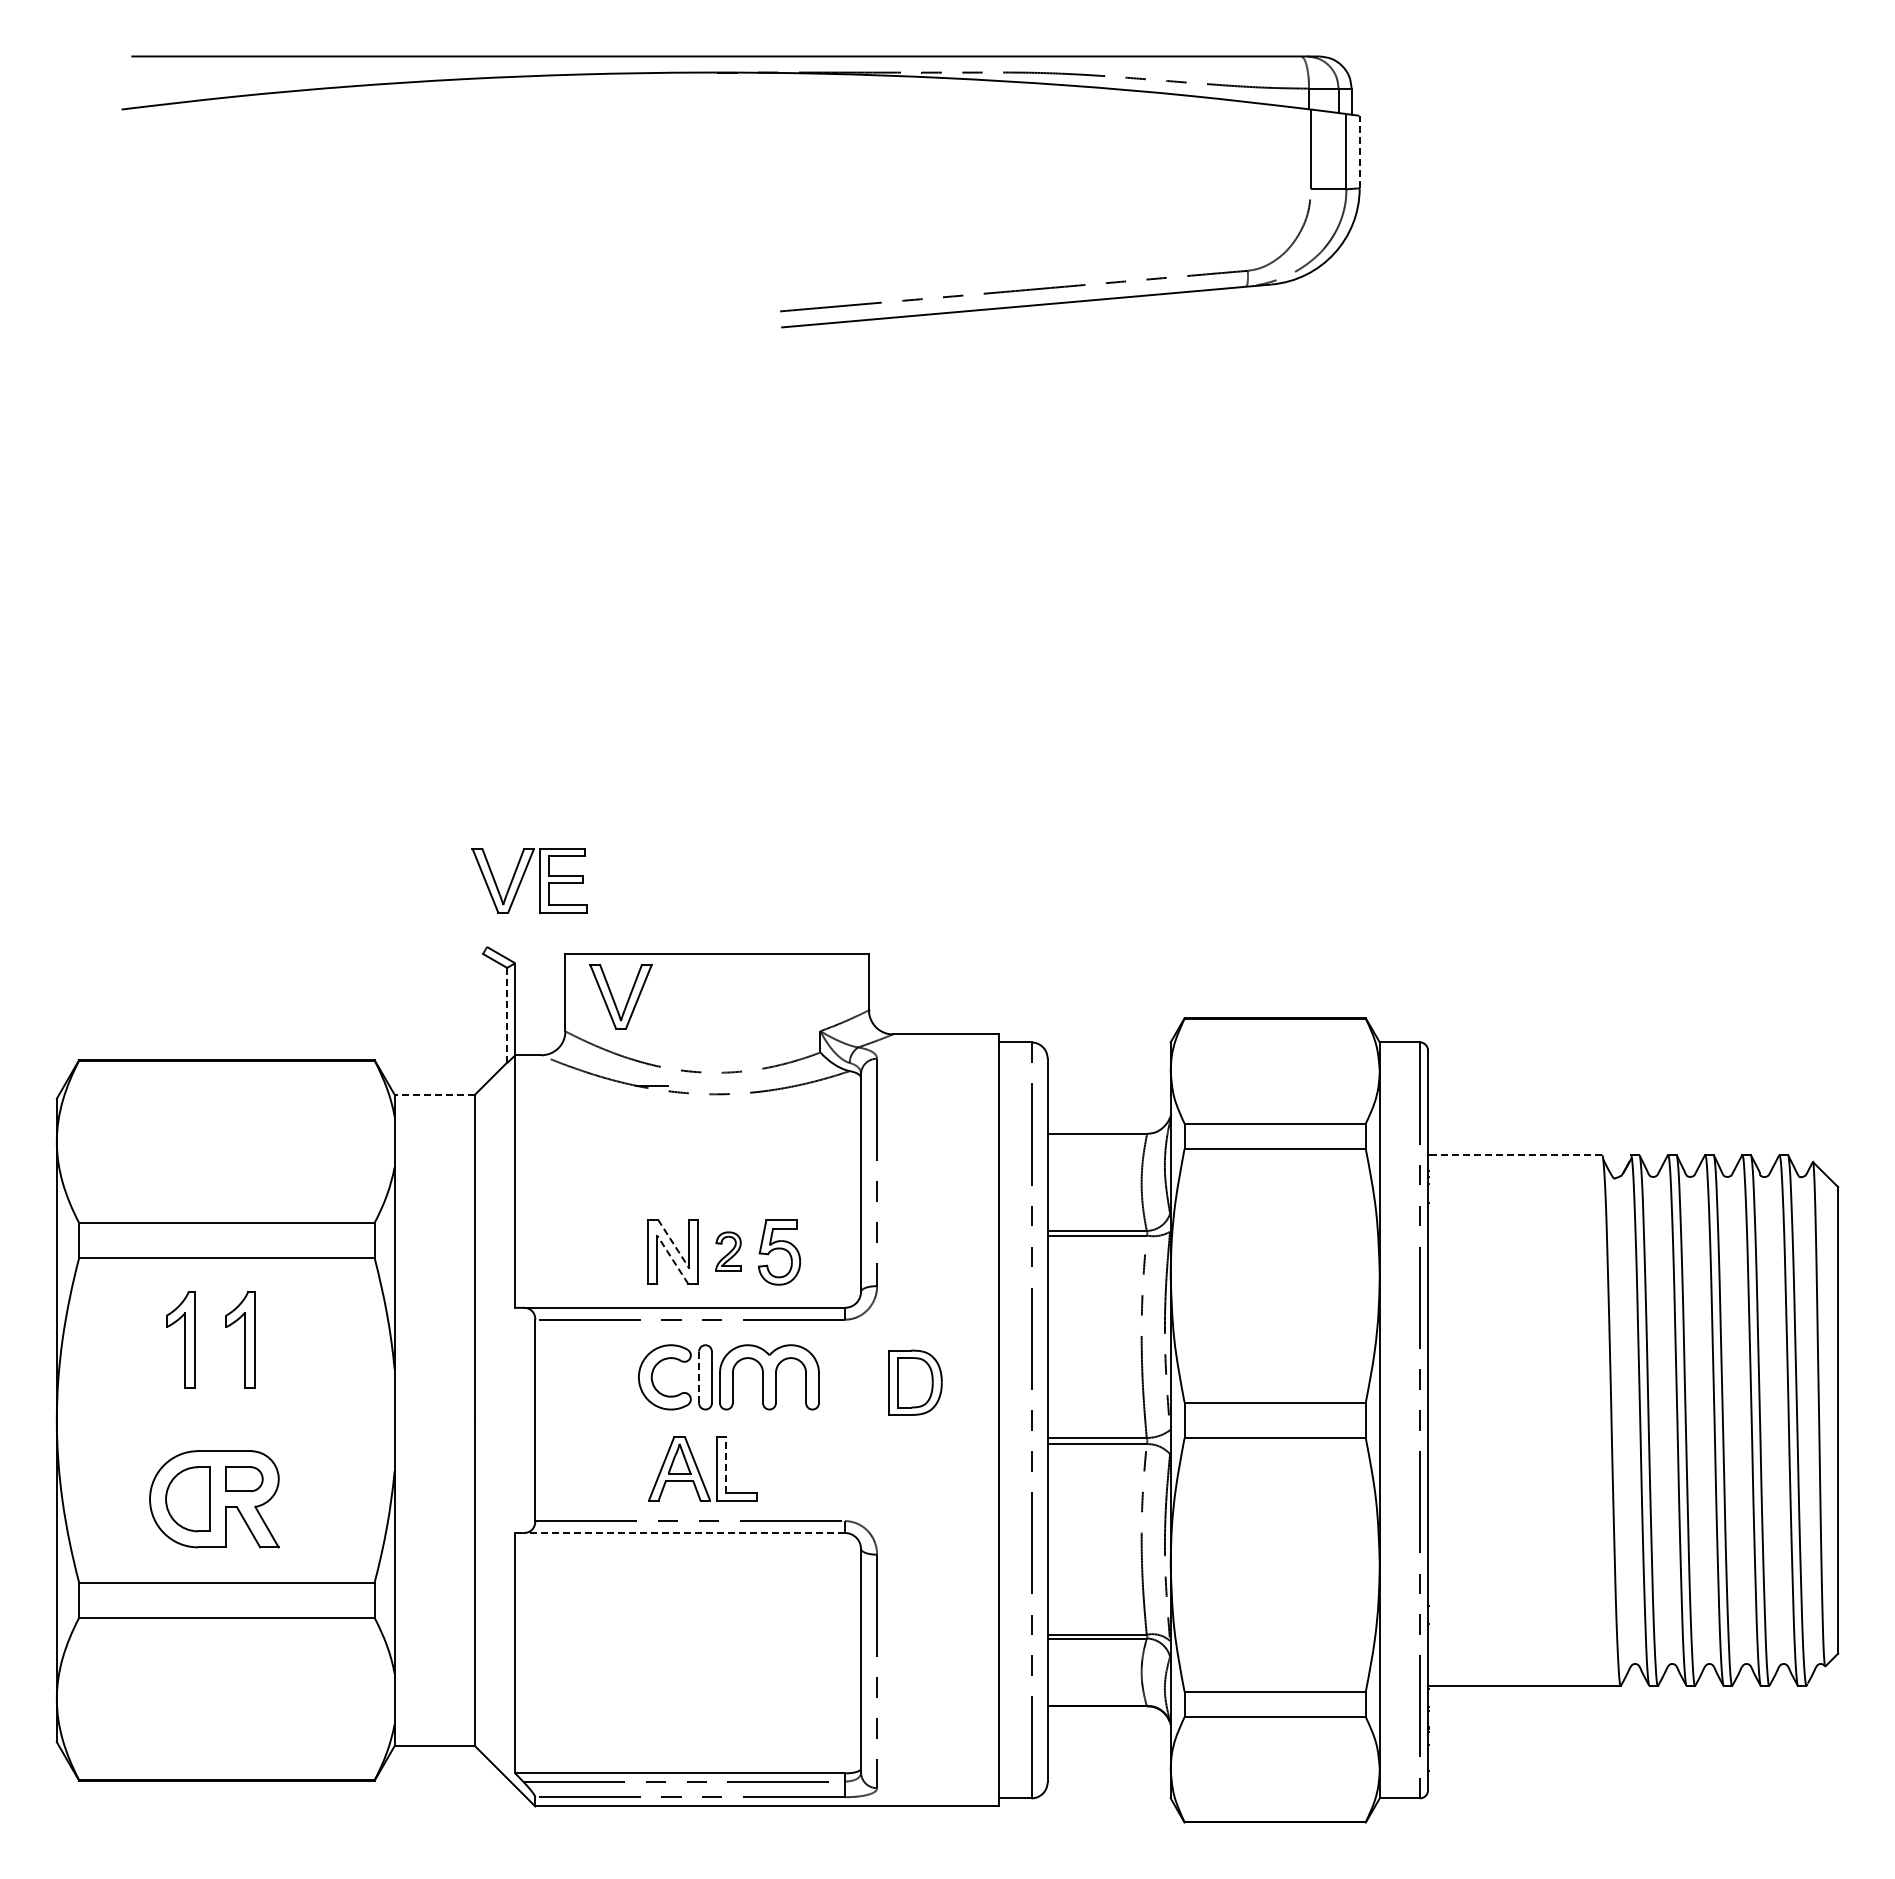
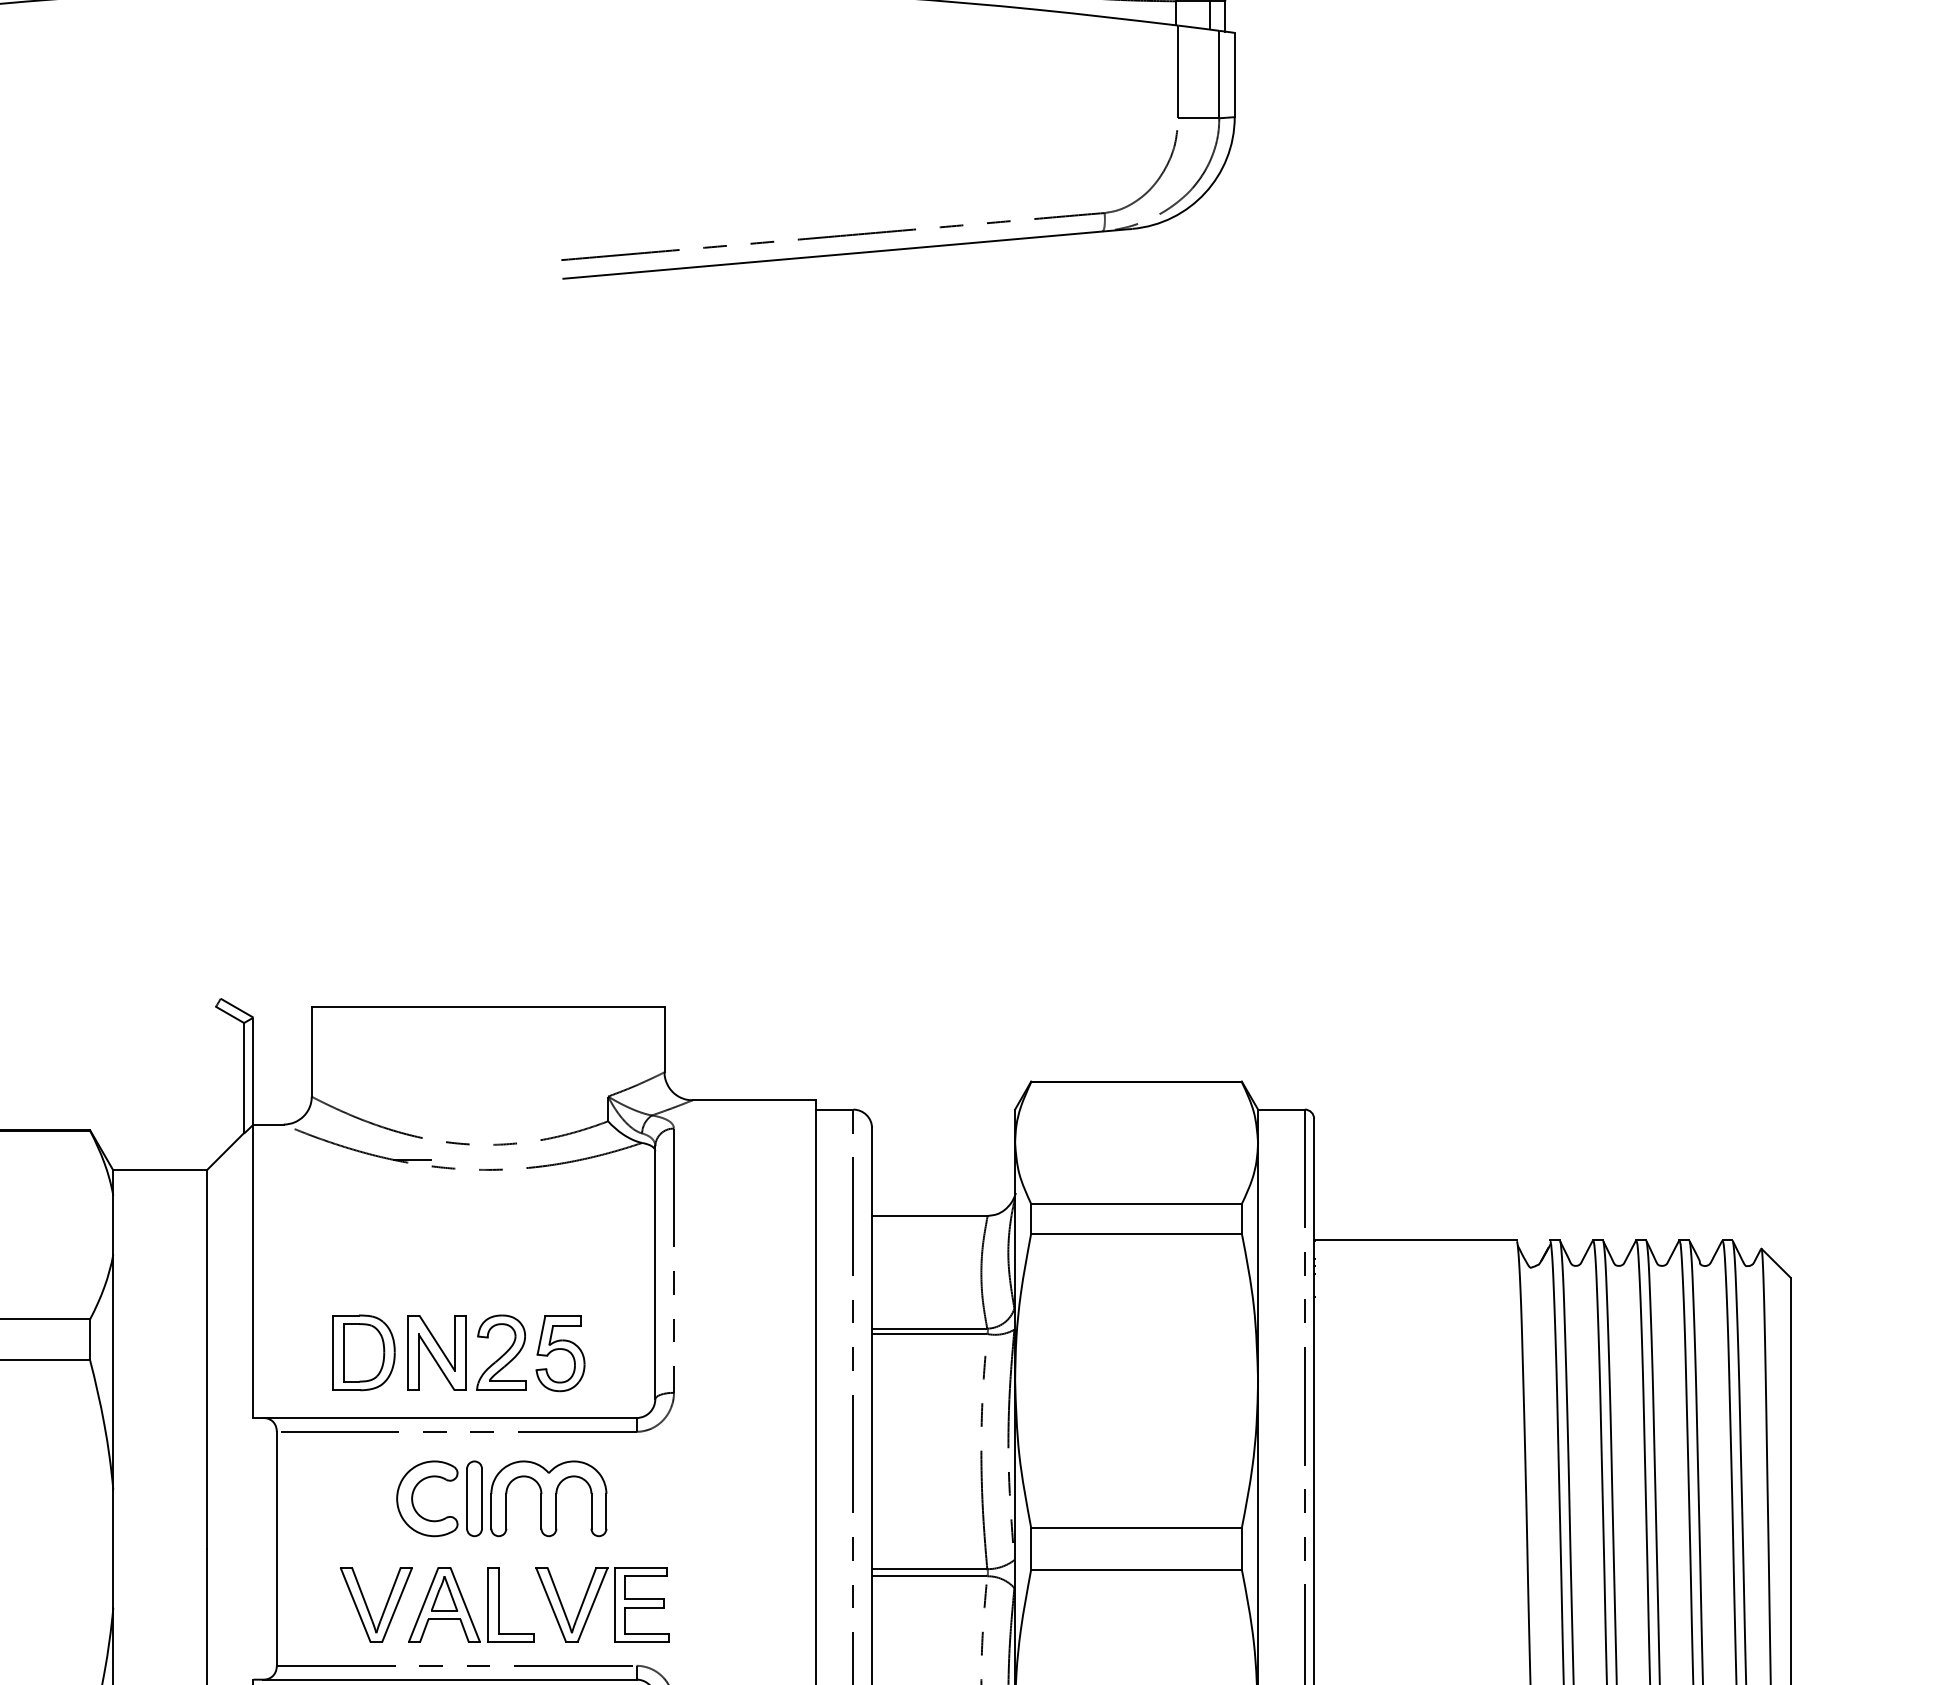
line: (1359, 151) -> (1234, 74), dashed -> solid
part: (523, 877) -> (595, 1601), moved
part: (614, 999) -> (368, 1608), moved
line: (507, 1014) -> (244, 1077), dashed -> solid
line: (434, 1094) -> (159, 1170), dashed -> solid
line: (1514, 1155) -> (1414, 1240), dashed -> solid
line: (673, 1243) -> (437, 1343), dashed -> solid
part: (728, 1251) -> (501, 1352), size x1.67
line: (672, 1259) -> (436, 1361), dashed -> solid
line: (699, 1377) -> (467, 1498), dashed -> solid
part: (915, 1382) -> (364, 1352), moved
line: (726, 1464) -> (498, 1600), dashed -> solid
line: (684, 1533) -> (450, 1680), dashed -> solid

